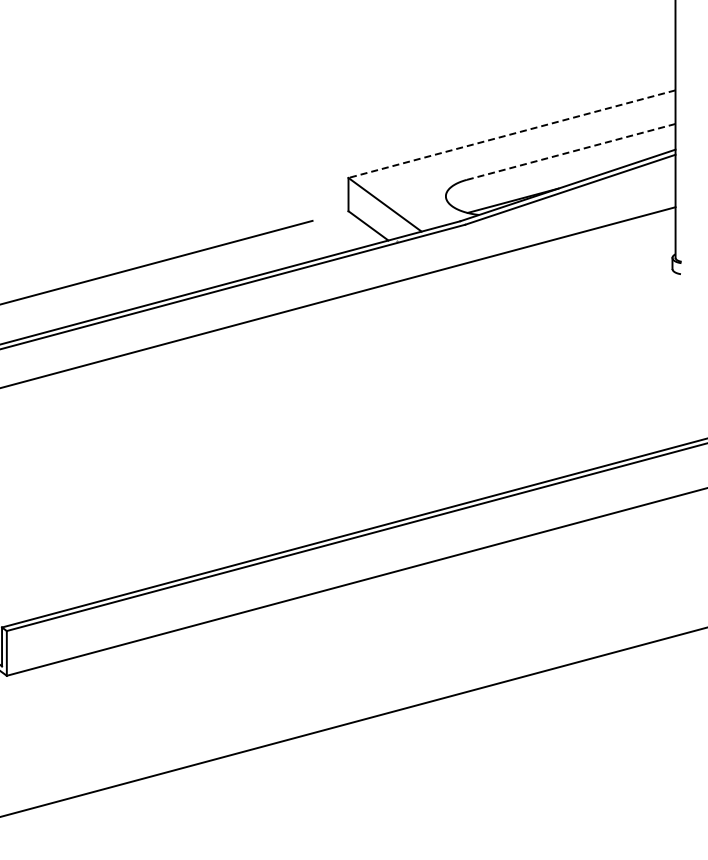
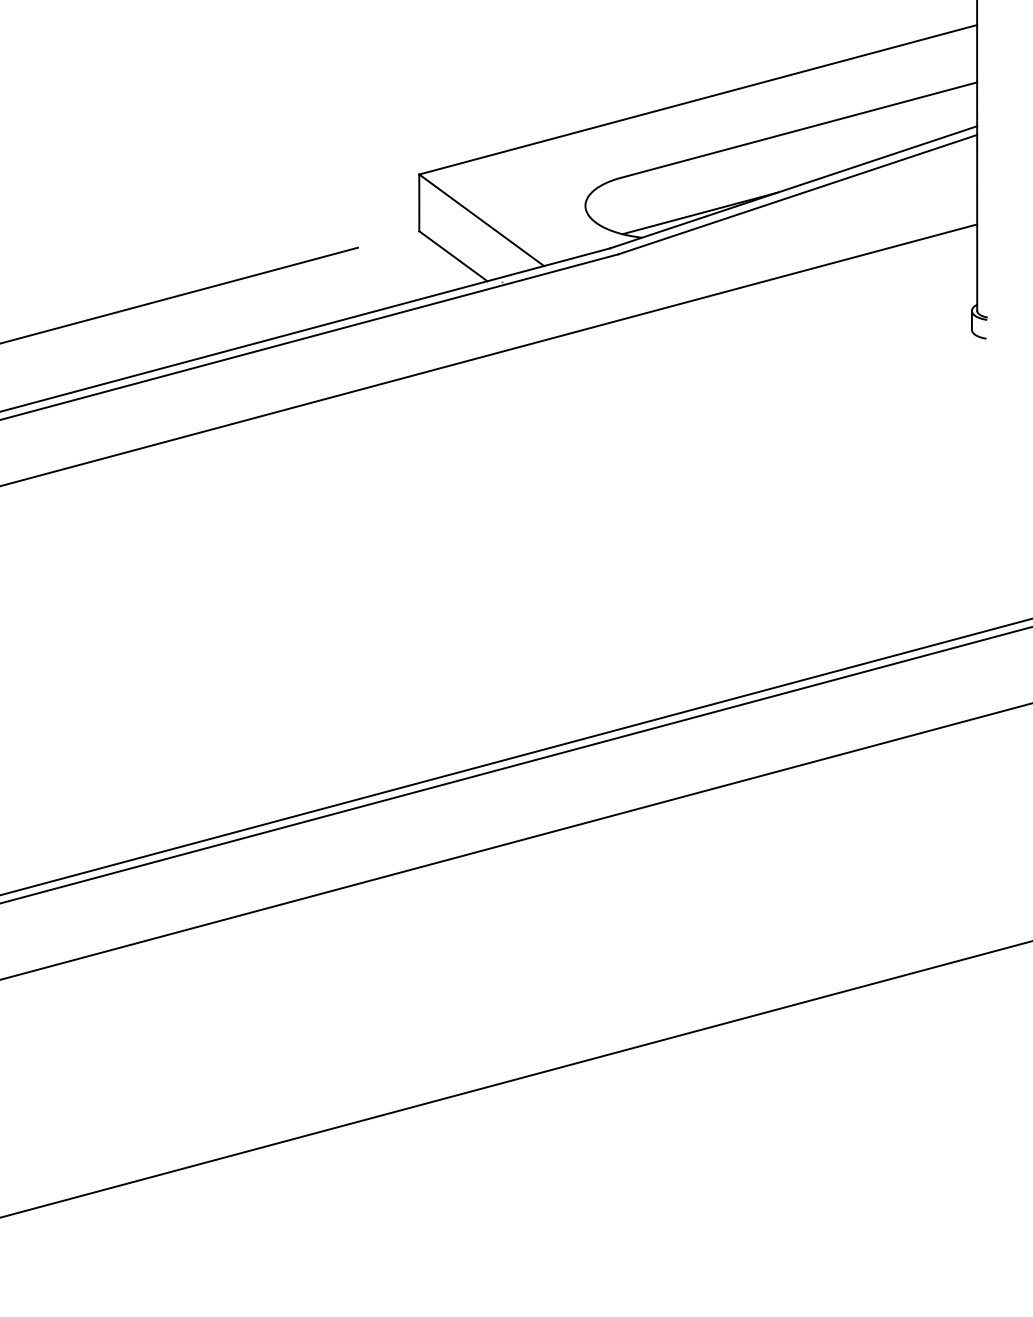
line: (511, 134) -> (697, 100), dashed -> solid
line: (570, 152) -> (797, 131), dashed -> solid

